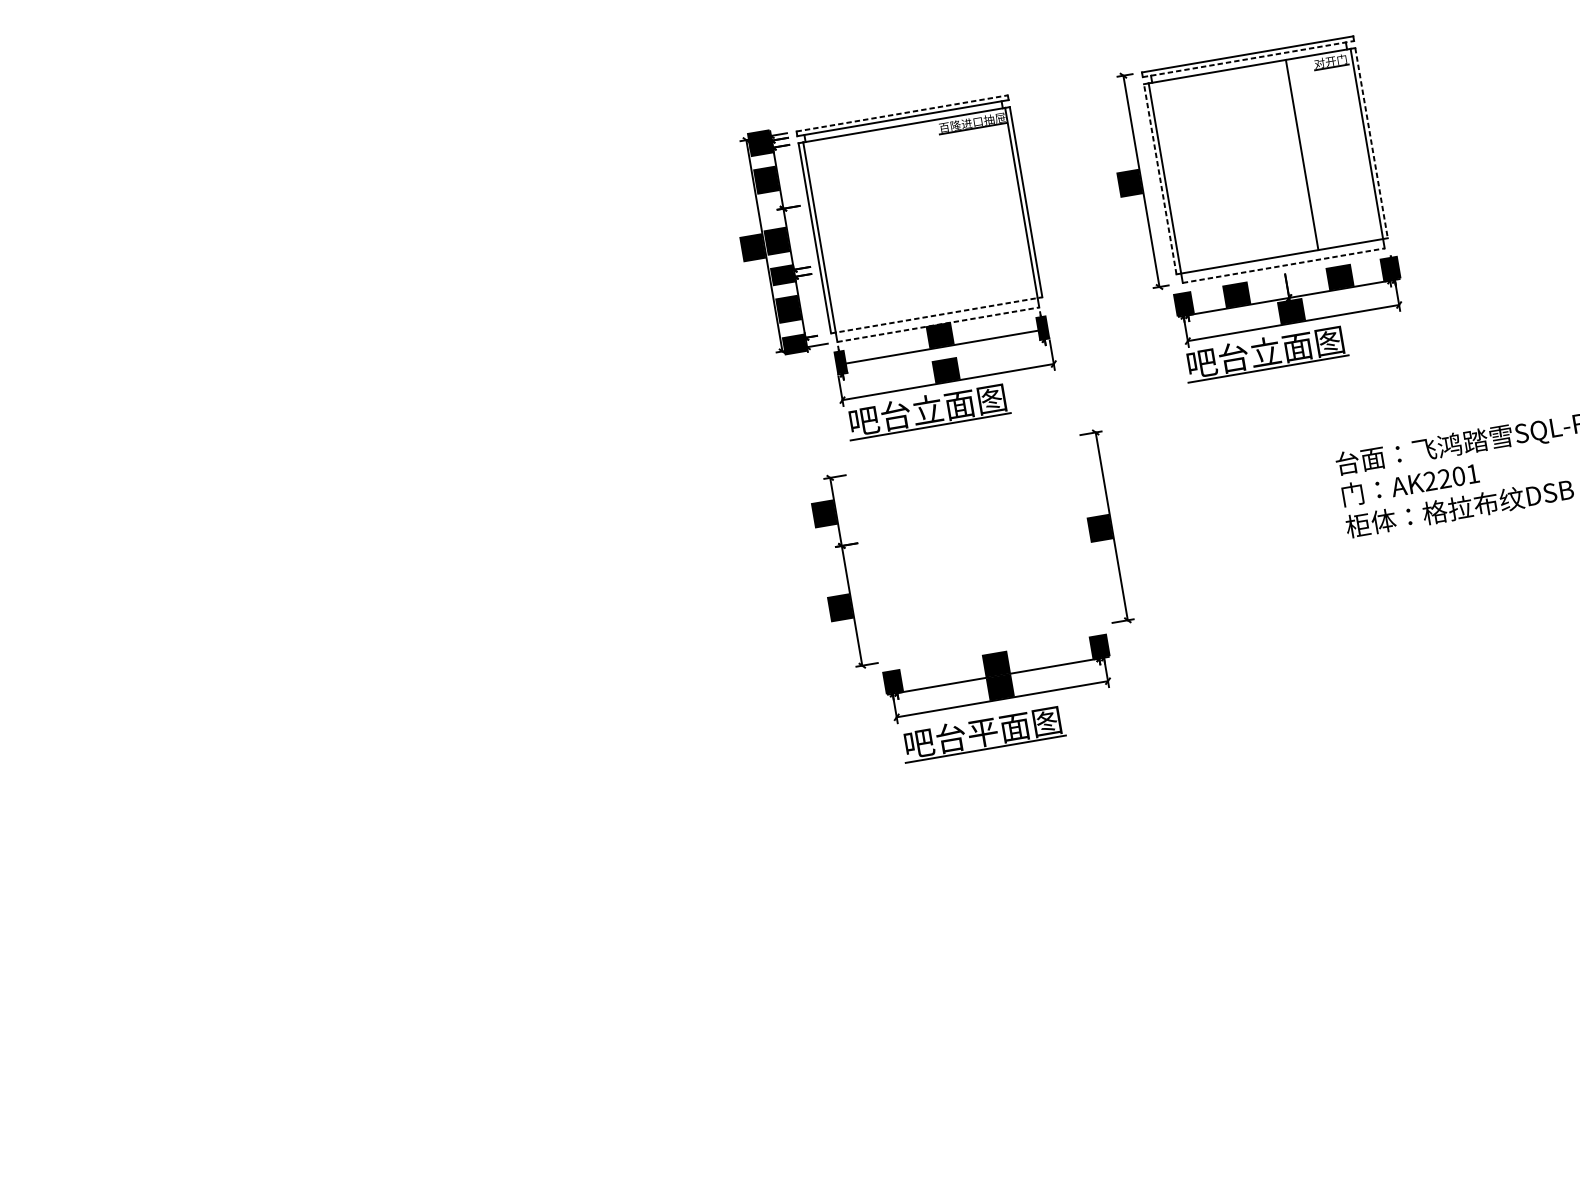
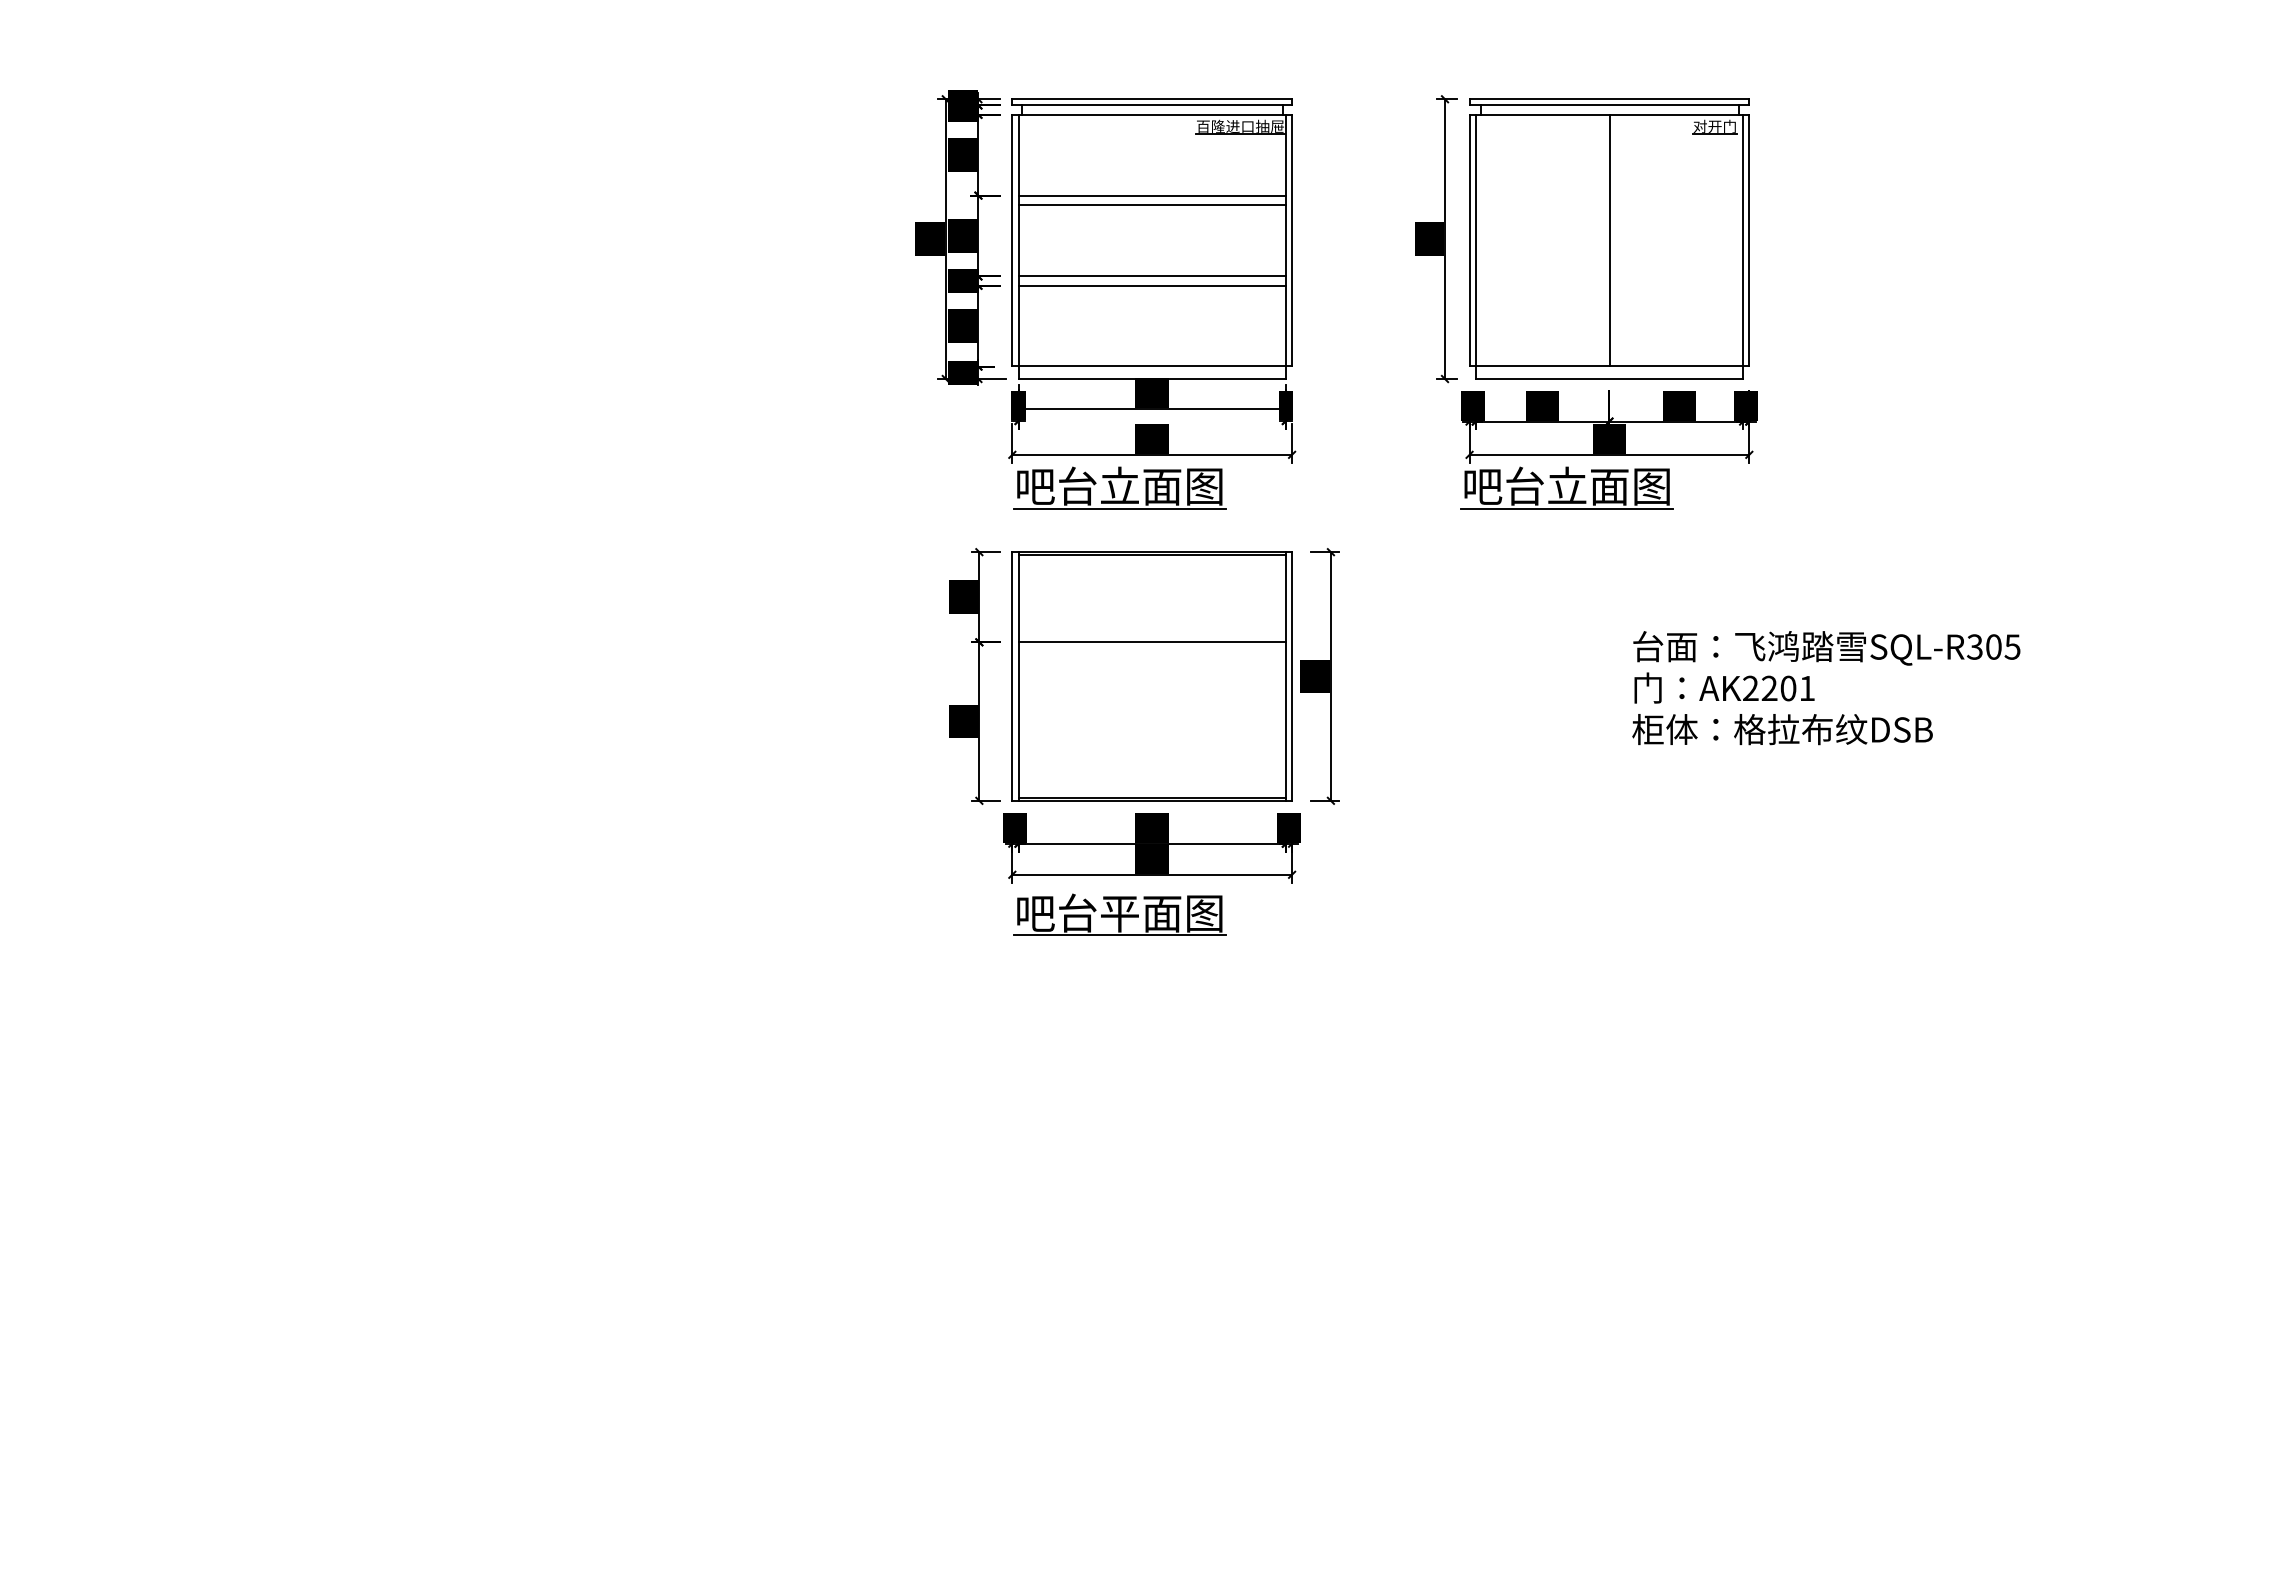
line: (1248, 59) -> (1609, 105), dashed -> solid
line: (902, 113) -> (1152, 99), dashed -> solid
line: (1371, 143) -> (1749, 240), dashed -> solid
line: (1302, 154) -> (1609, 240), moved
line: (1160, 179) -> (1469, 240), dashed -> solid
line: (914, 186) -> (1151, 195), added
line: (915, 193) -> (1151, 204), added
line: (924, 247) -> (1151, 276), added
line: (925, 254) -> (1151, 285), added
line: (1283, 265) -> (1609, 378), dashed -> solid
line: (936, 315) -> (1152, 366), dashed -> solid
line: (938, 324) -> (1152, 378), dashed -> solid
part: (976, 549) -> (1151, 676), added

